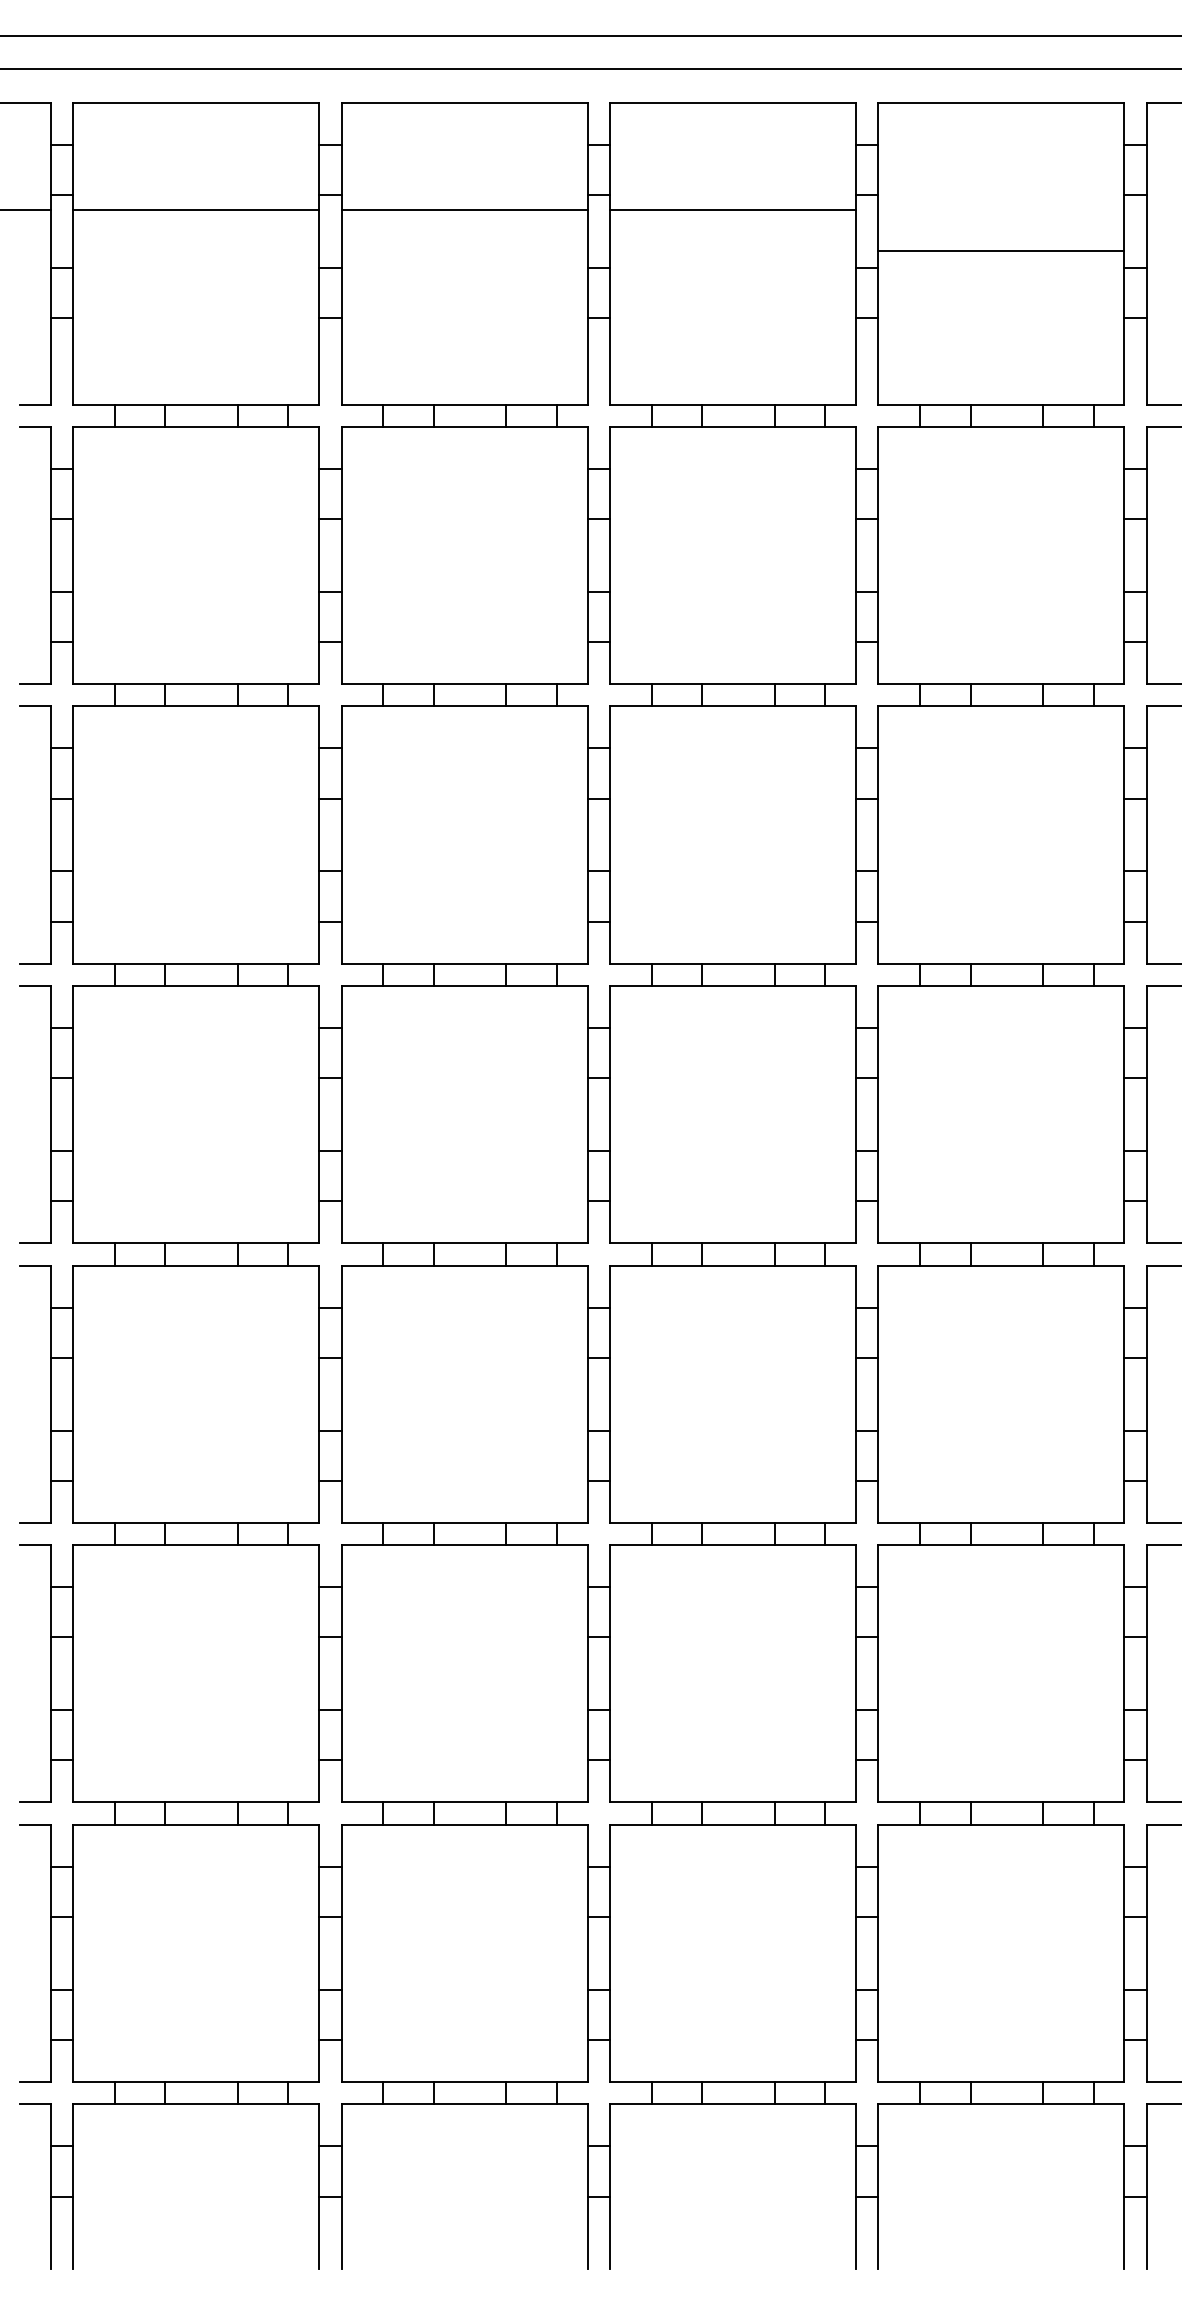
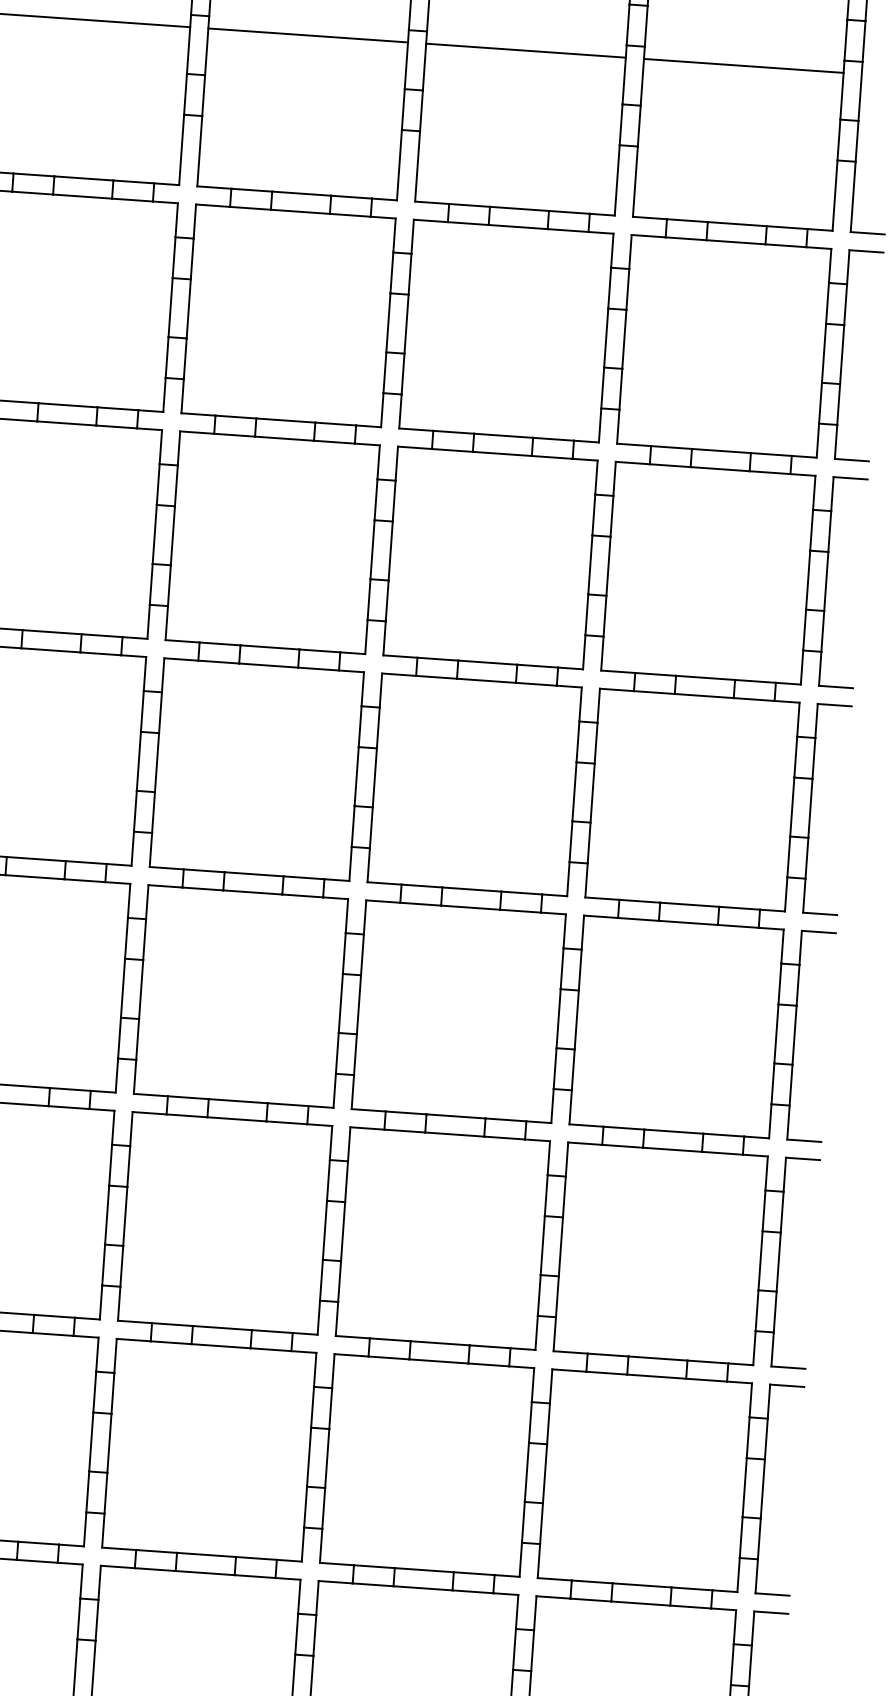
line: (1001, 250) -> (743, 65), moved

